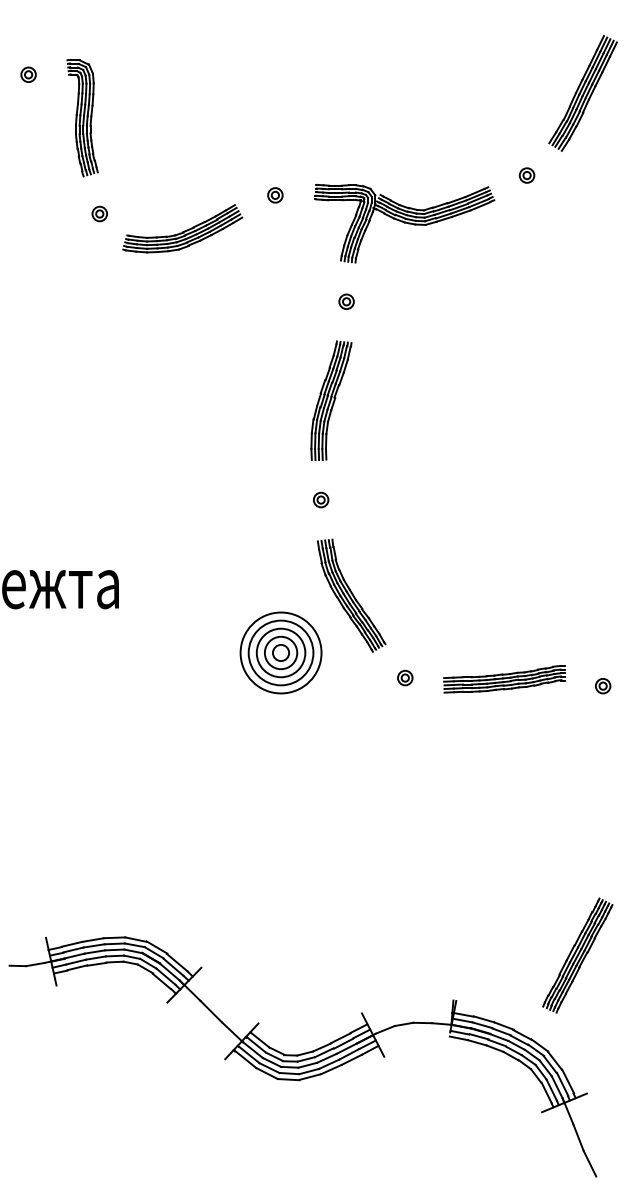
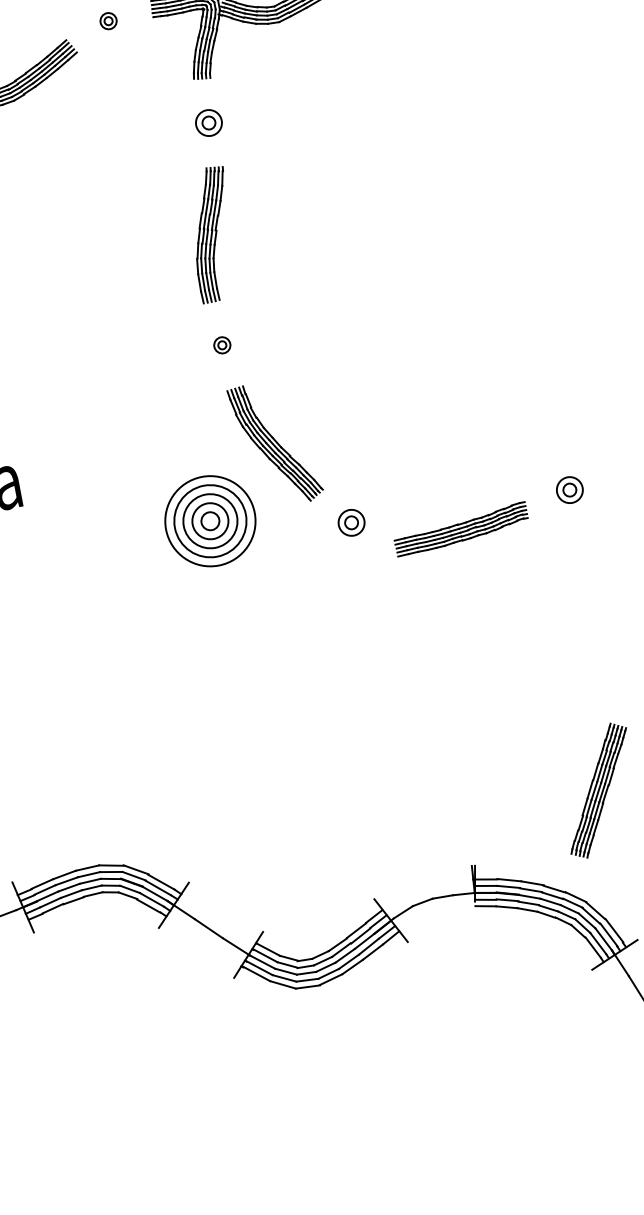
part: (346, 301) -> (208, 122), size x1.6
part: (405, 677) -> (351, 522), size x1.6
part: (504, 679) -> (461, 529), moved
part: (603, 686) -> (570, 490), size x1.6

